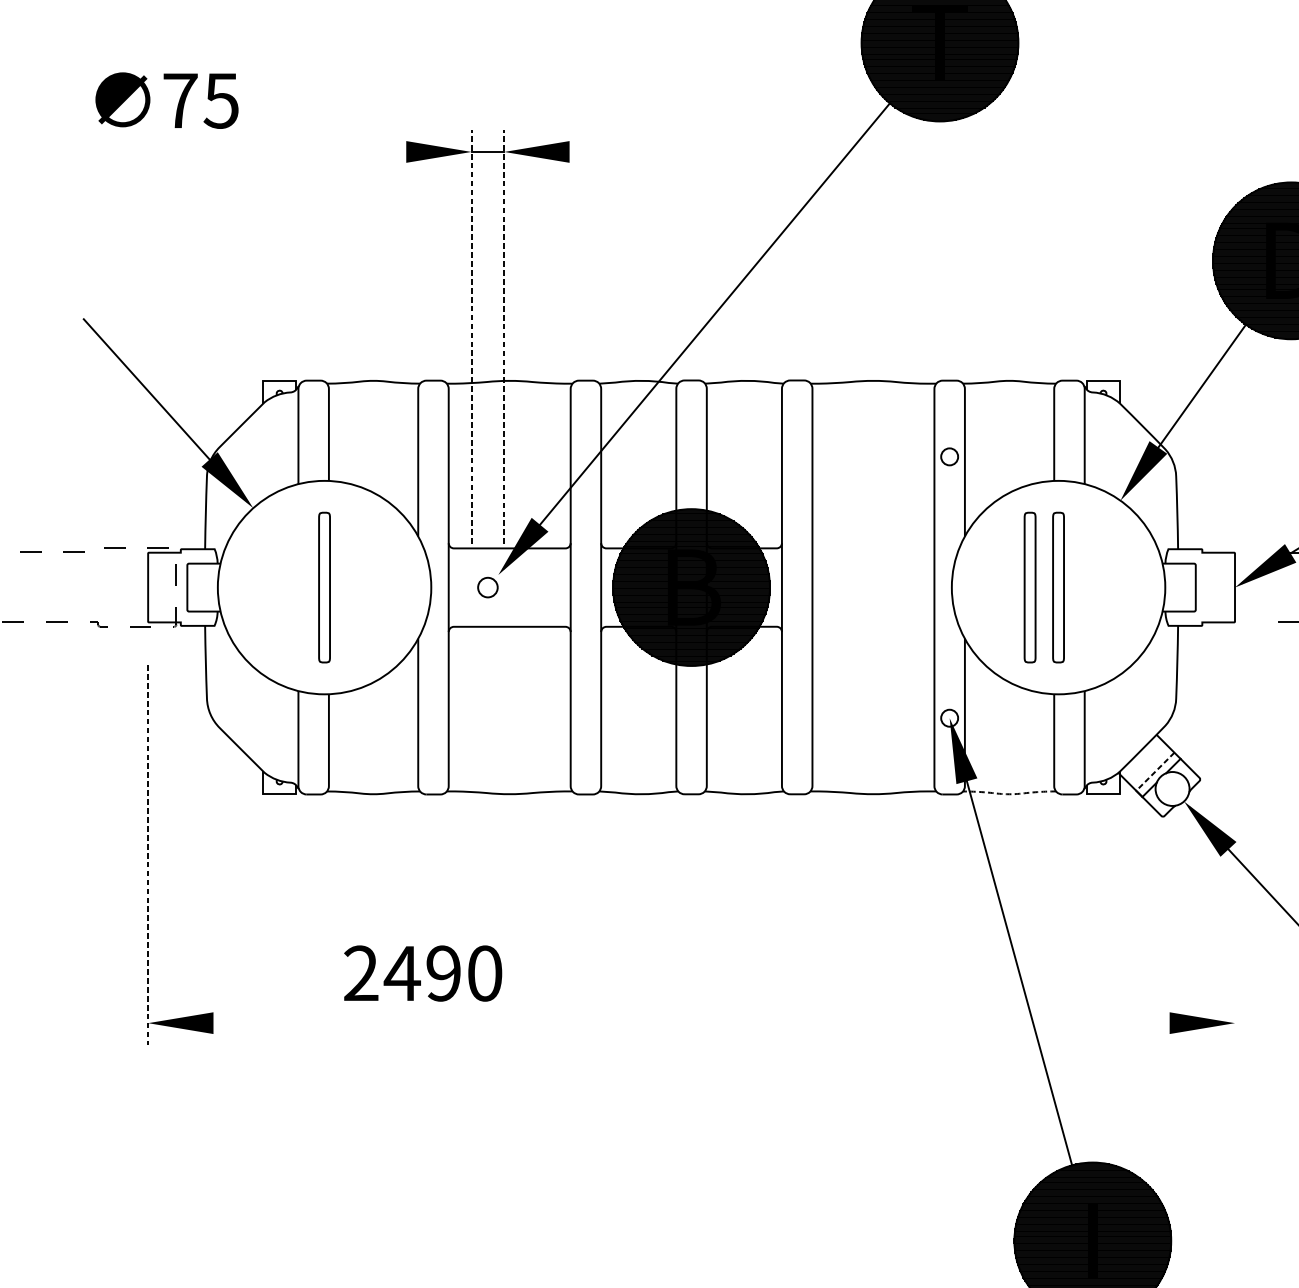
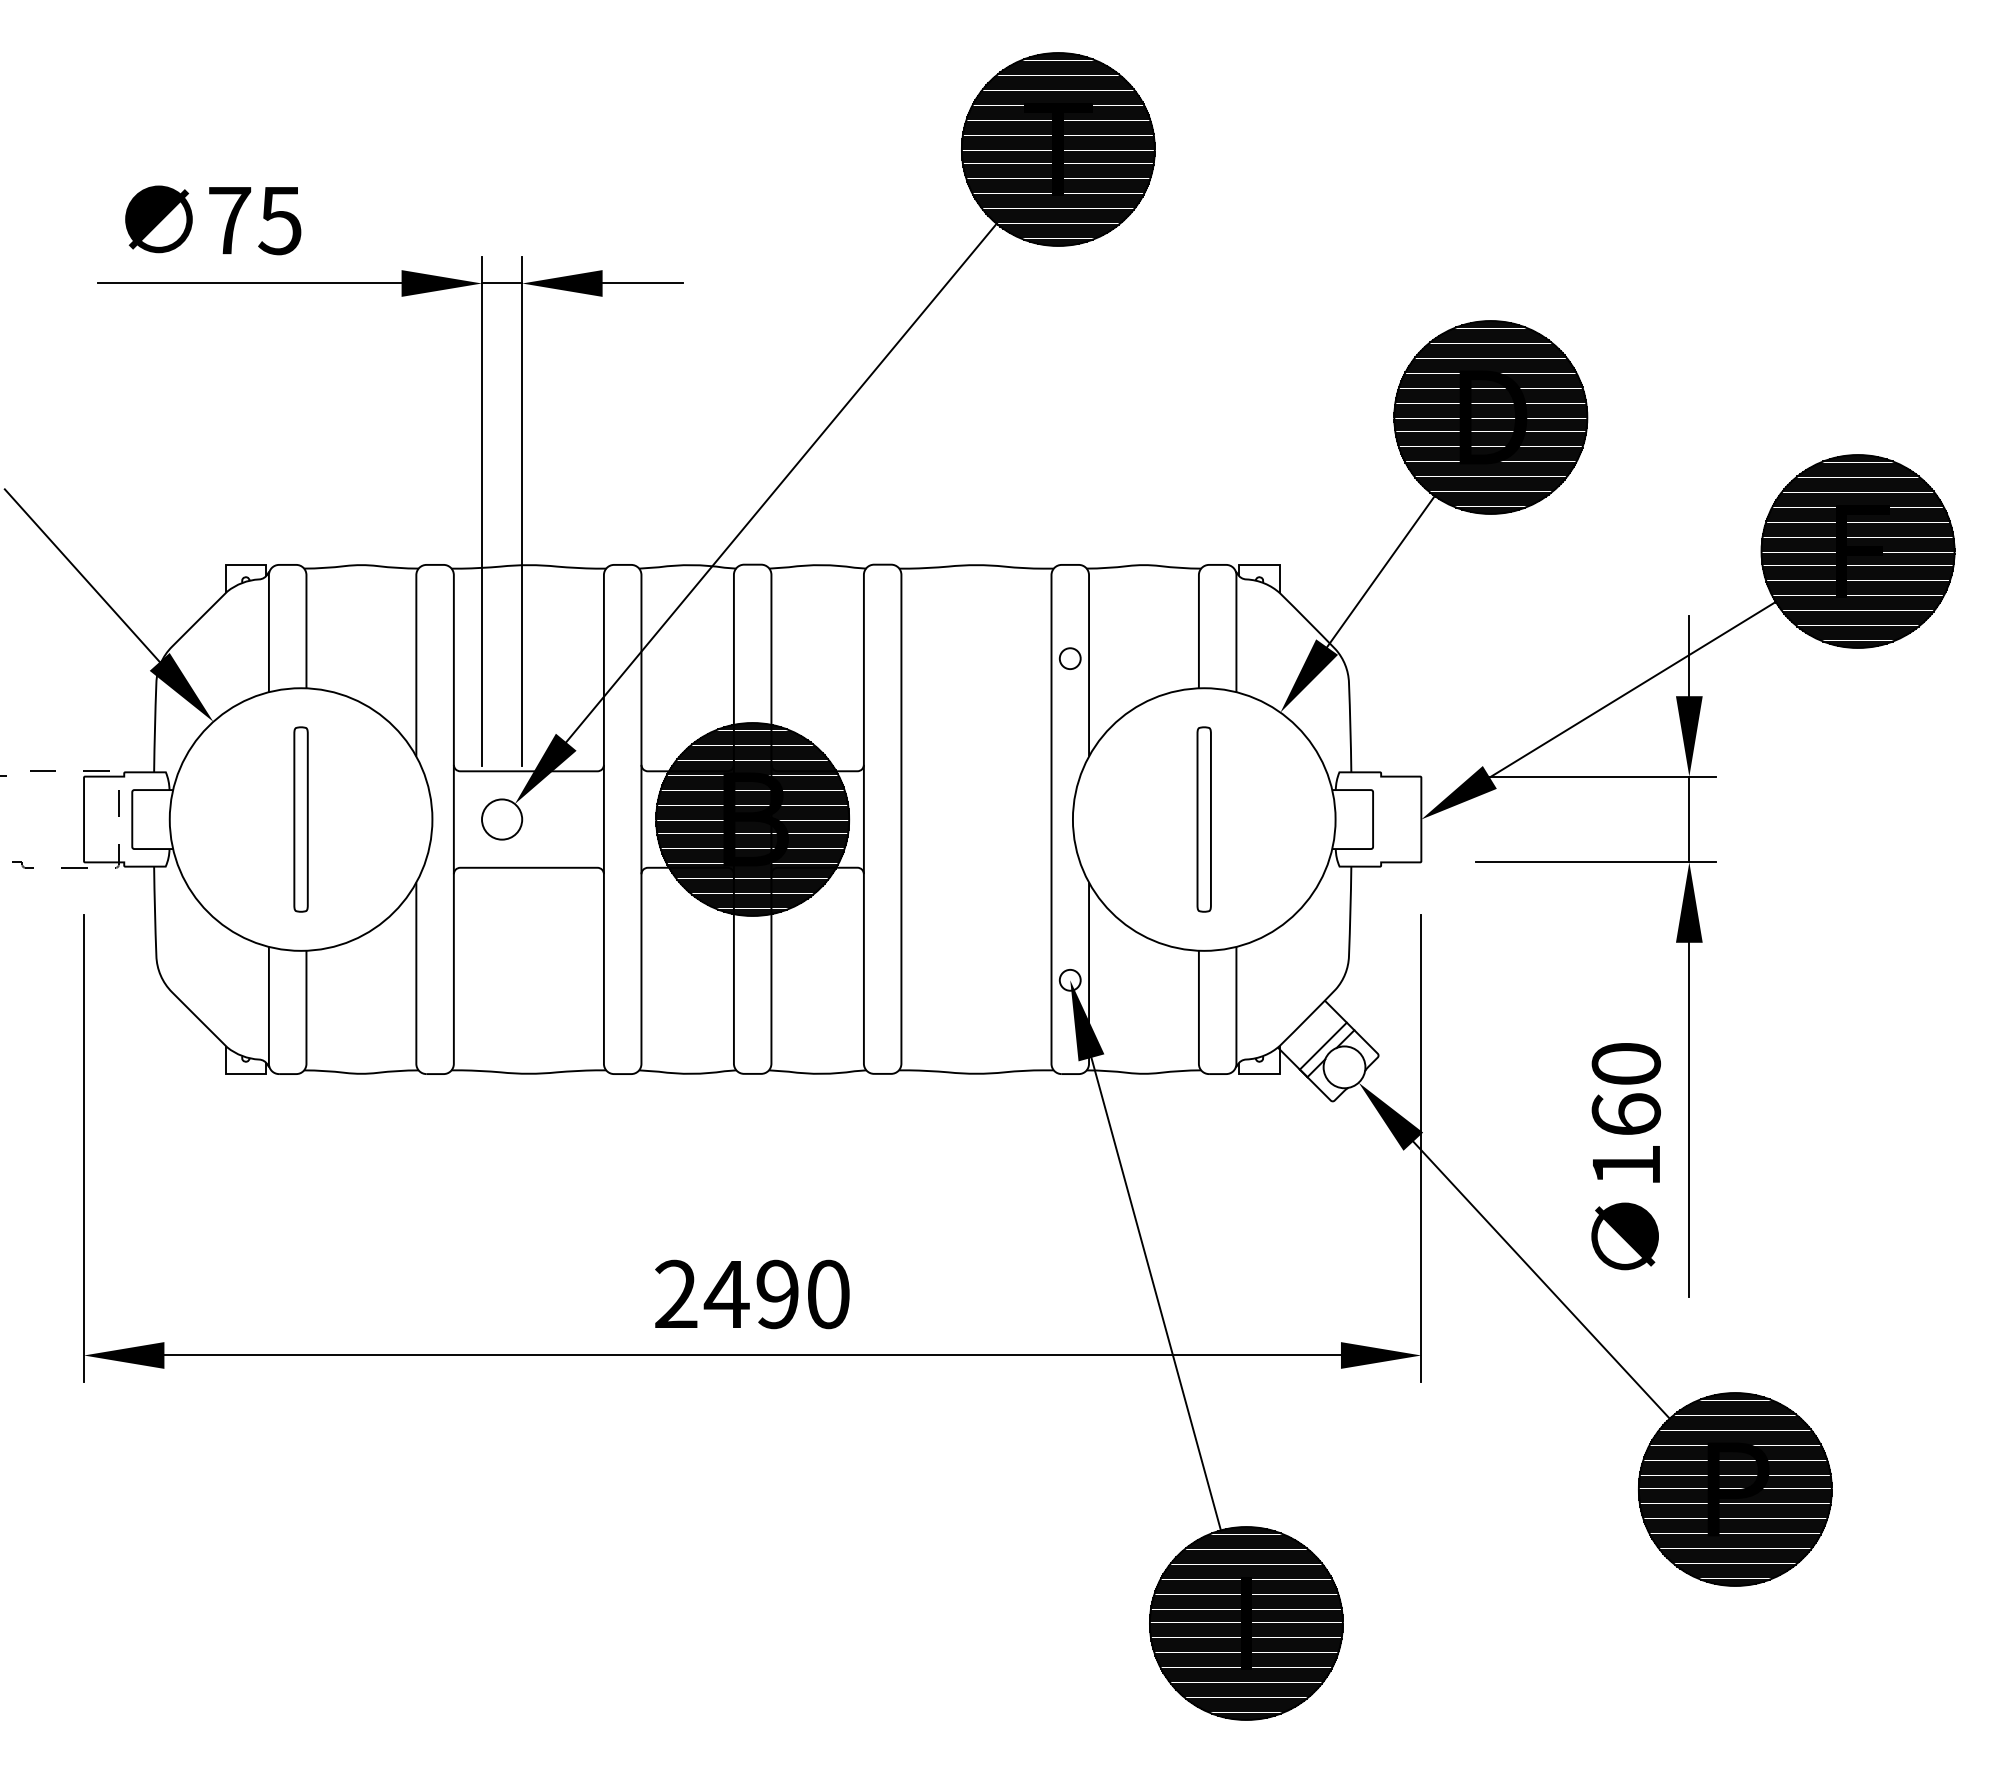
text: (167, 100) -> (213, 220), moved
line: (282, 151) -> (249, 283), added
line: (602, 151) -> (642, 283), added
line: (471, 337) -> (482, 511), dashed -> solid
line: (504, 337) -> (522, 511), dashed -> solid
circle: (488, 587) -> (502, 819), size x1.67
part: (1029, 587) -> (1168, 819), removed
line: (1155, 772) -> (1323, 1046), dashed -> solid
line: (1009, 793) -> (1143, 1073), dashed -> solid
line: (148, 854) -> (84, 1148), dashed -> solid
line: (1235, 854) -> (1421, 1148), added
text: (423, 973) -> (752, 1294), moved
line: (691, 1023) -> (752, 1355), added

